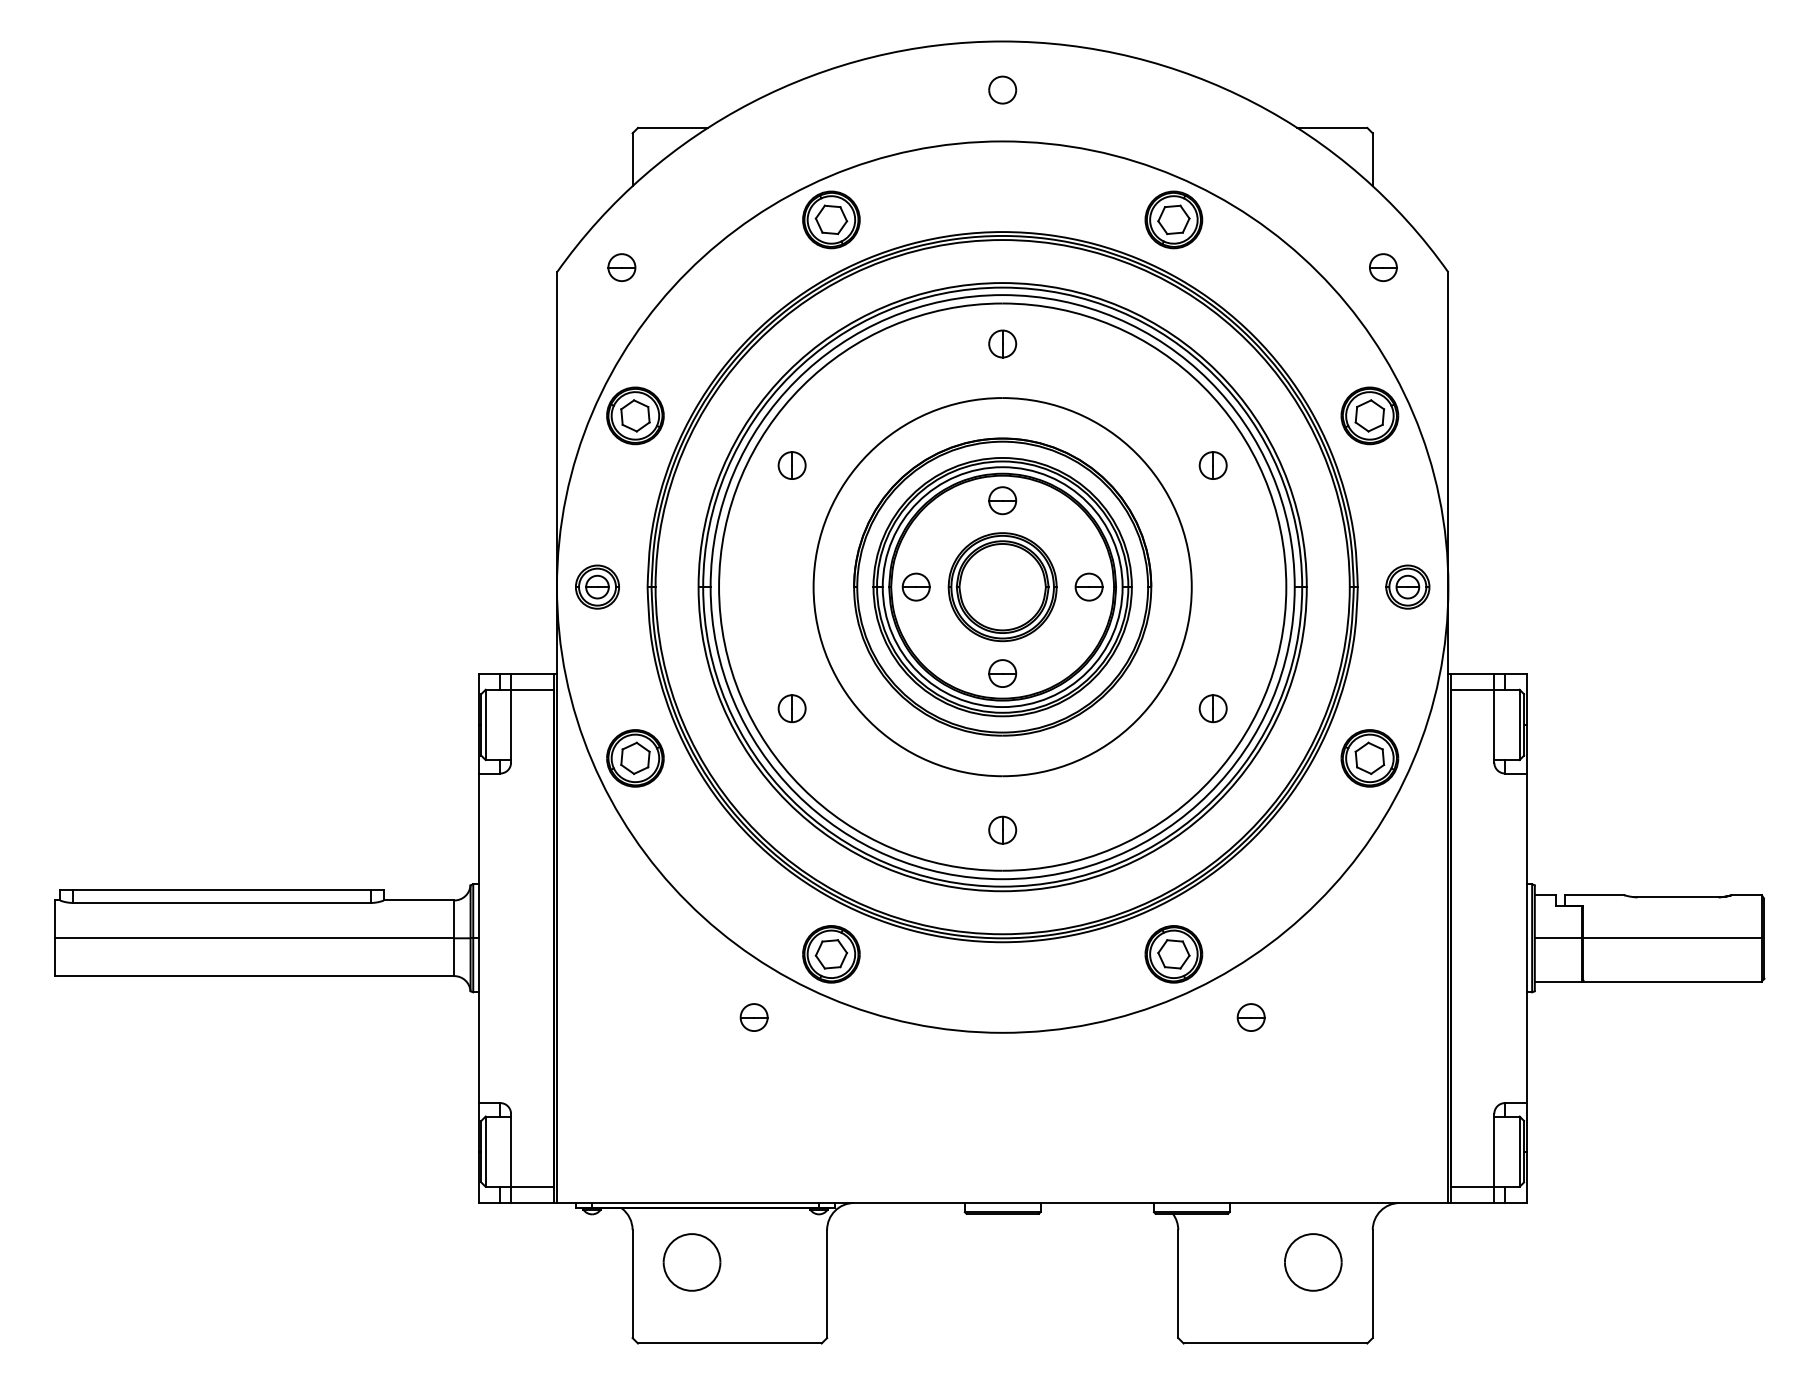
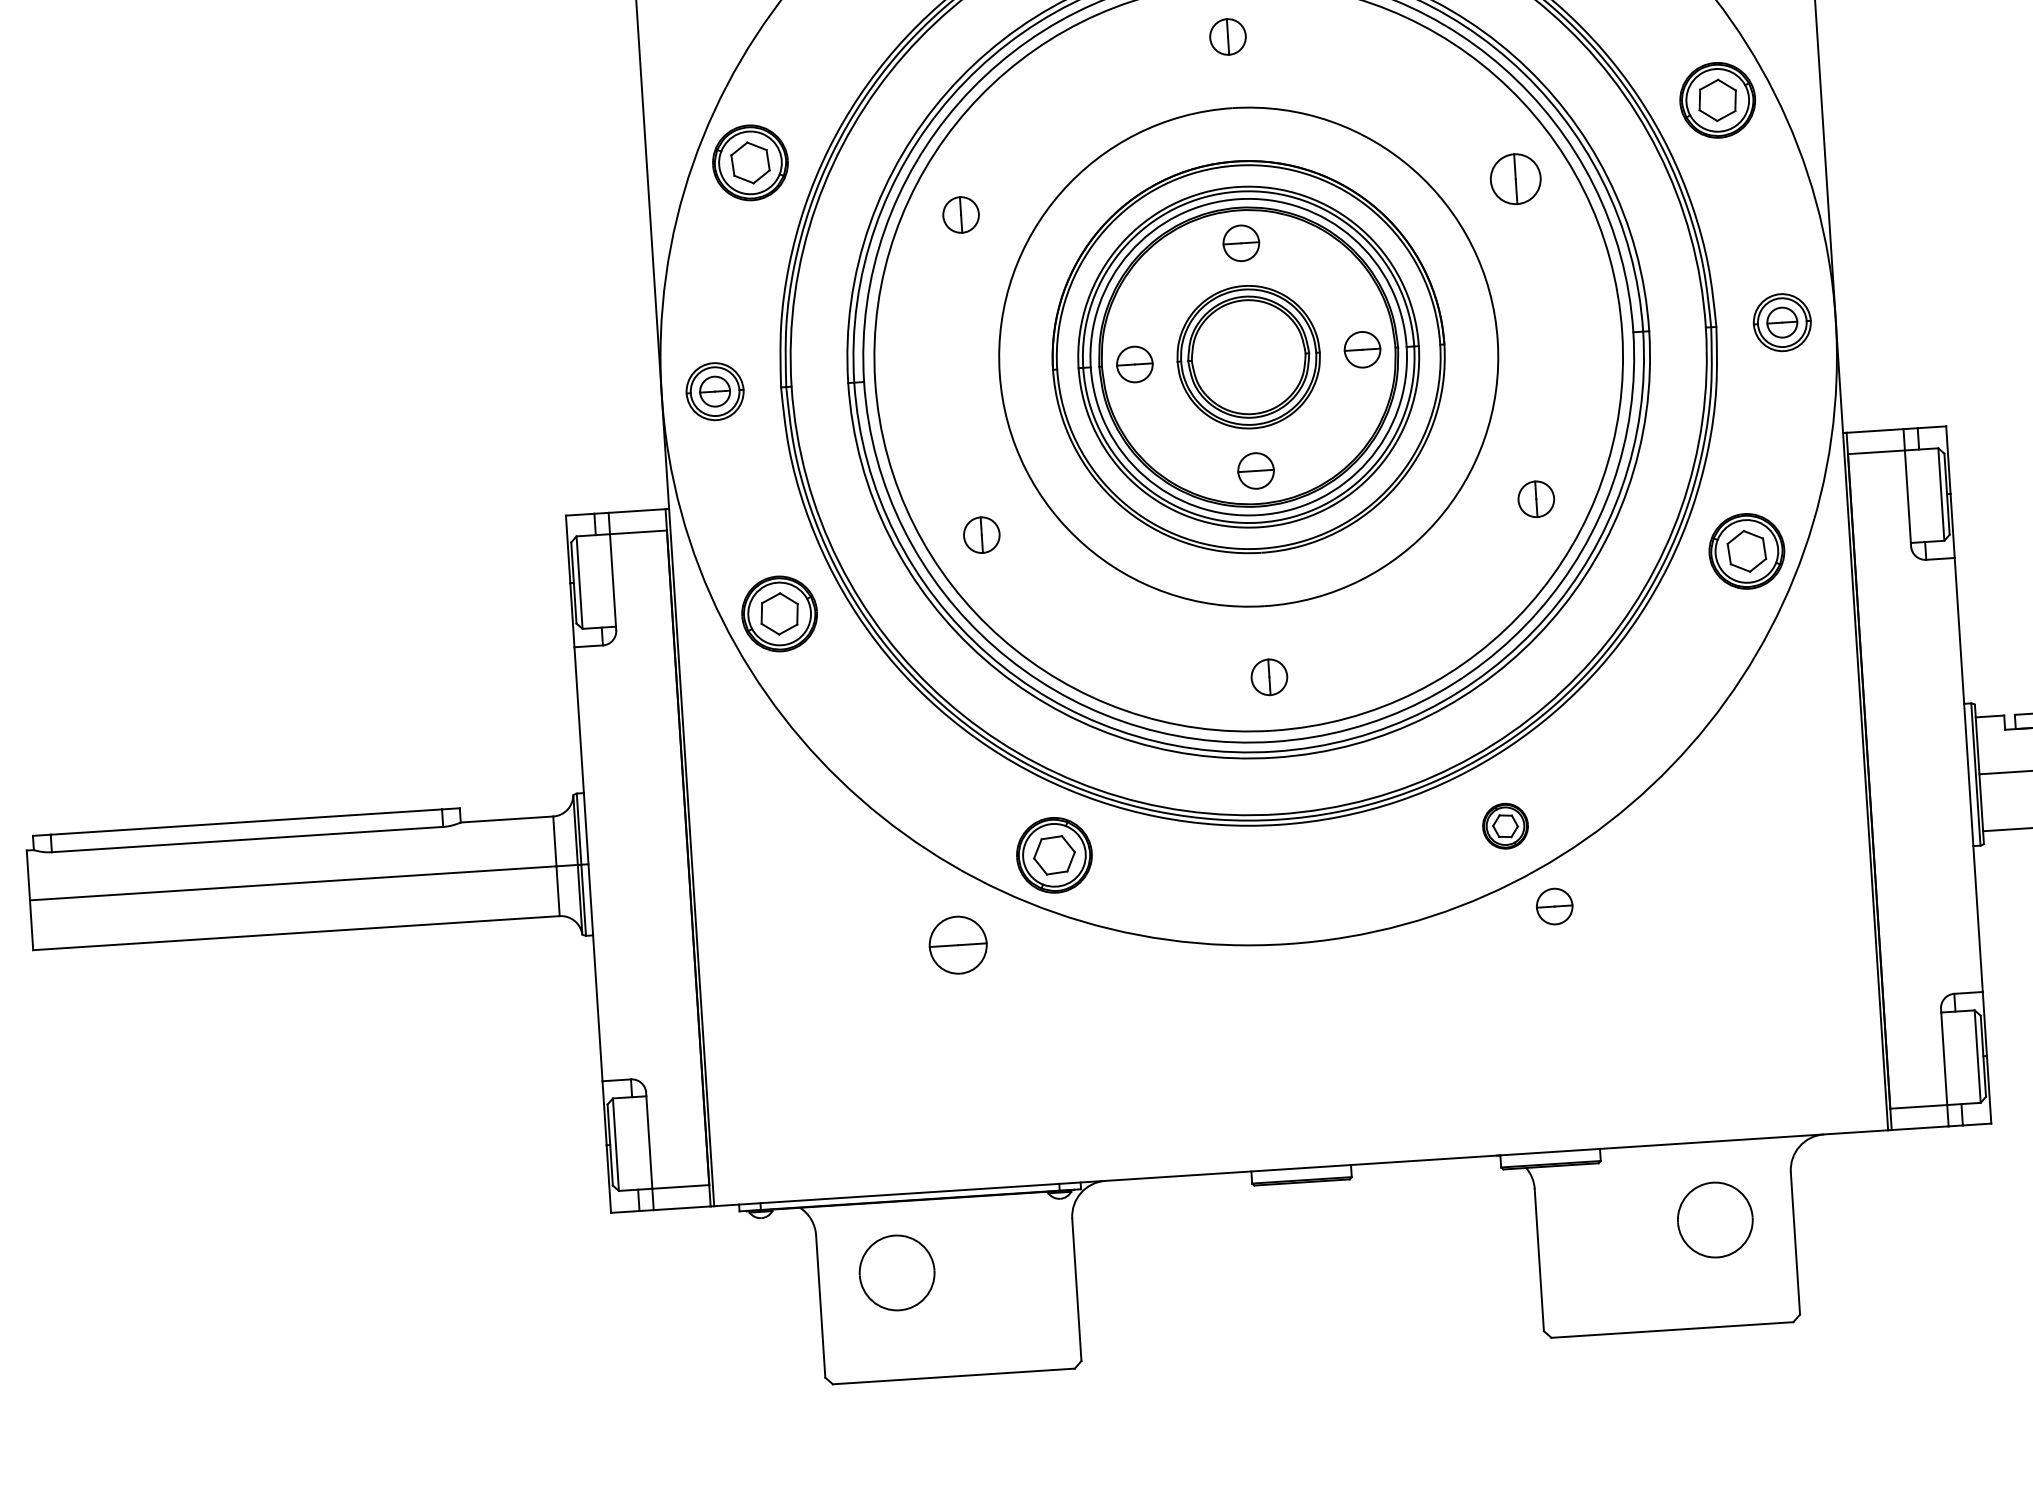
part: (1212, 465) -> (1514, 179), size x1.4
part: (1173, 954) -> (1504, 826), size x0.6
part: (753, 1017) -> (957, 945), size x1.6
part: (1250, 1017) -> (1553, 906), moved

